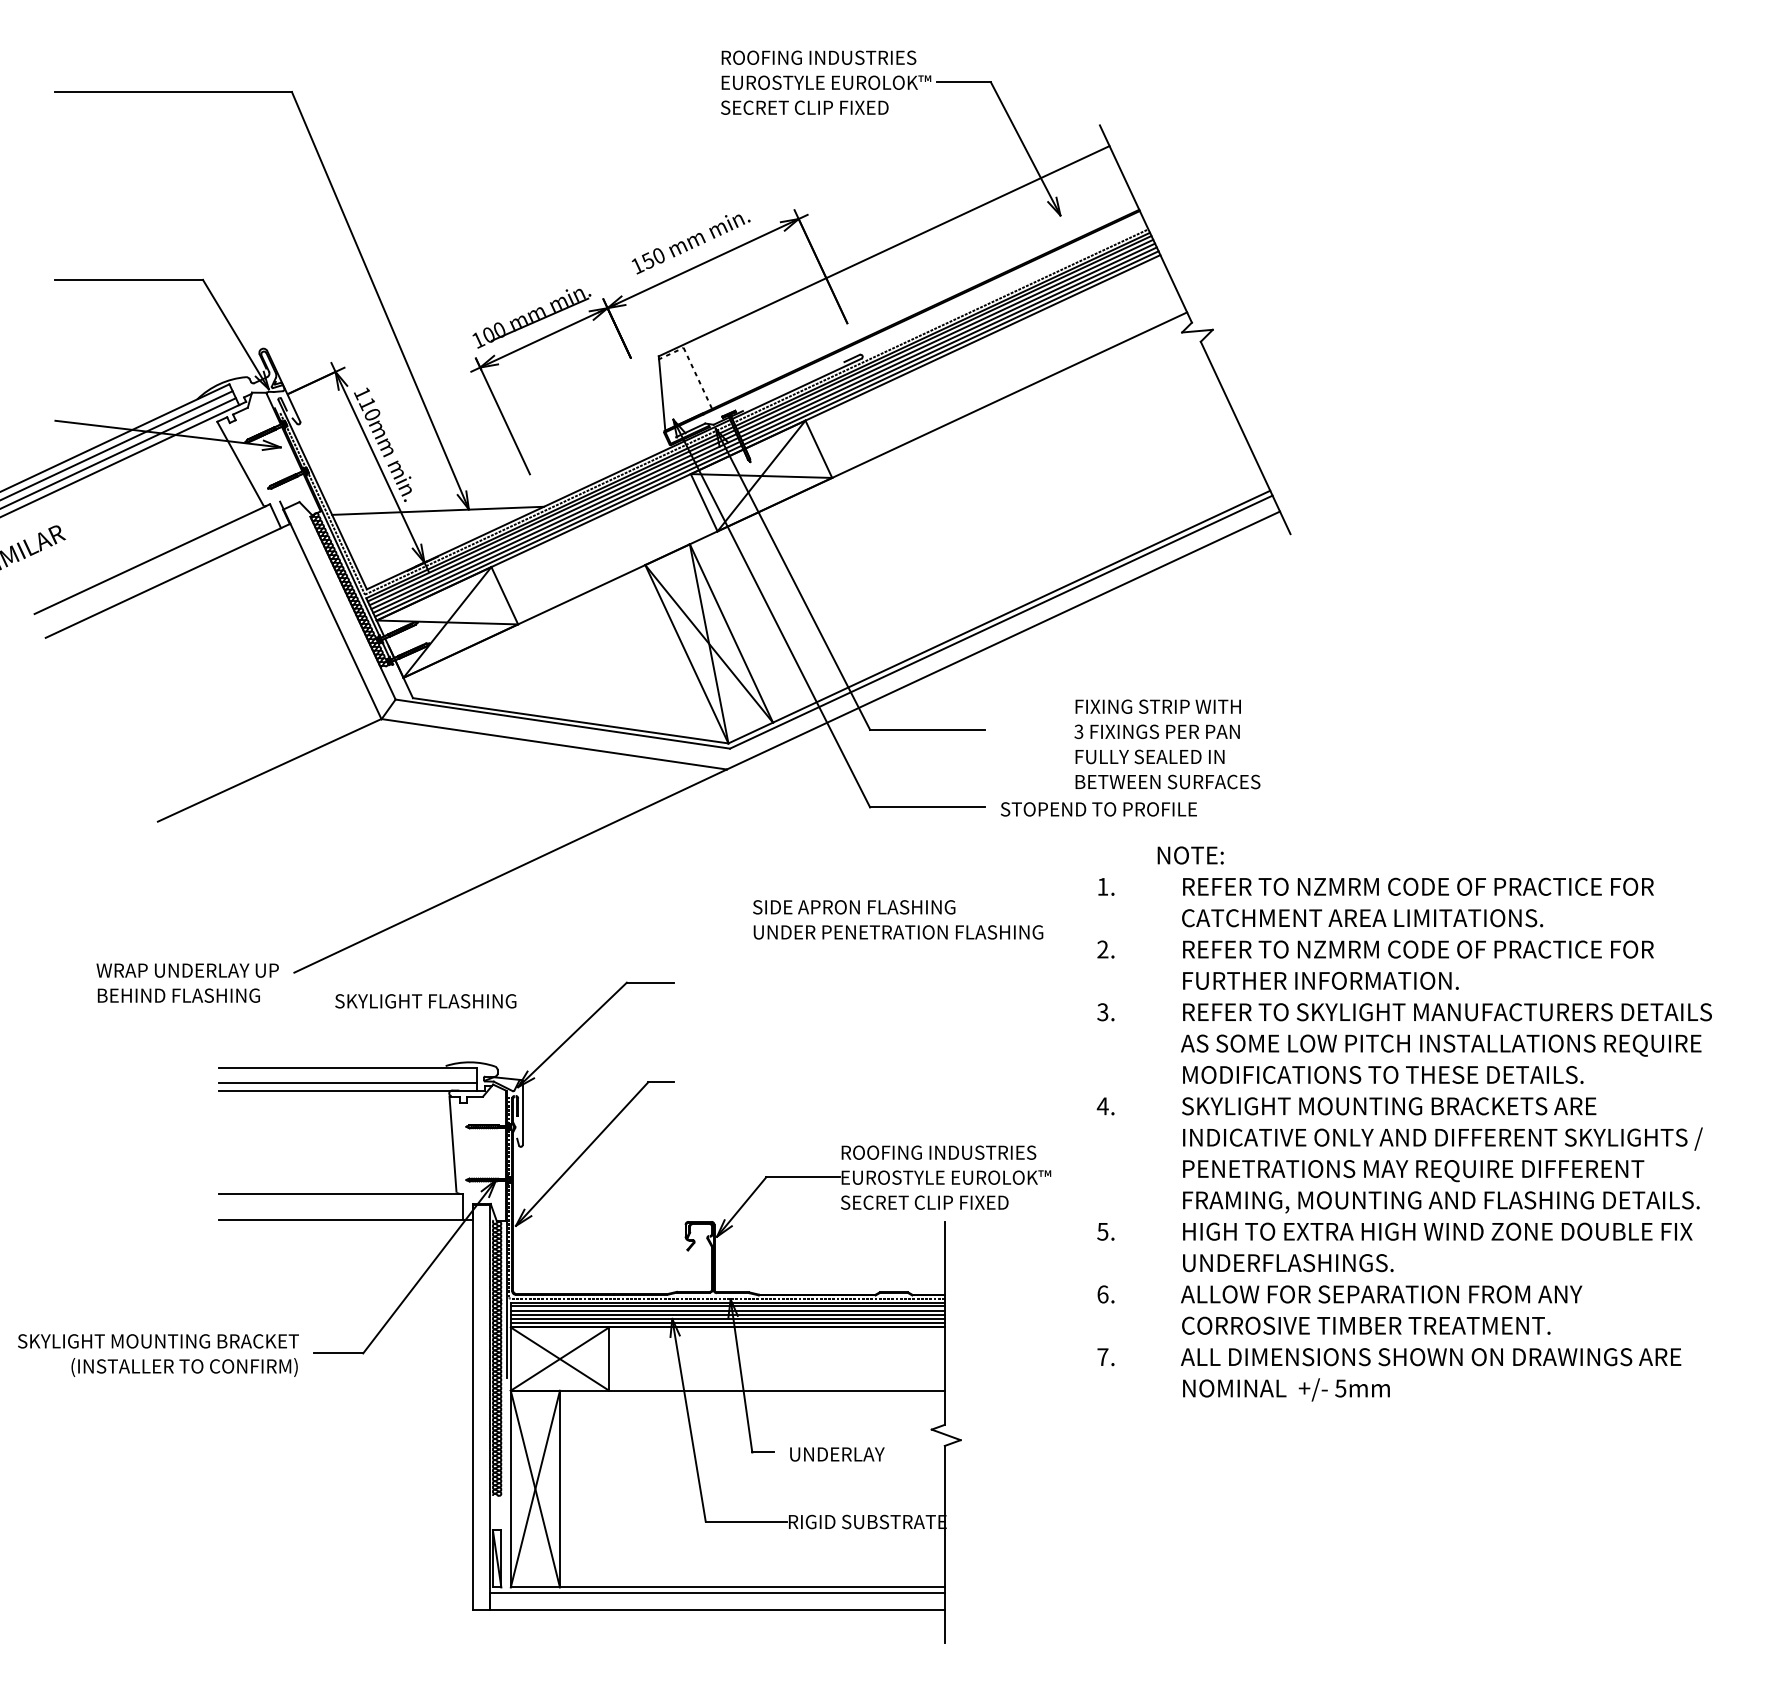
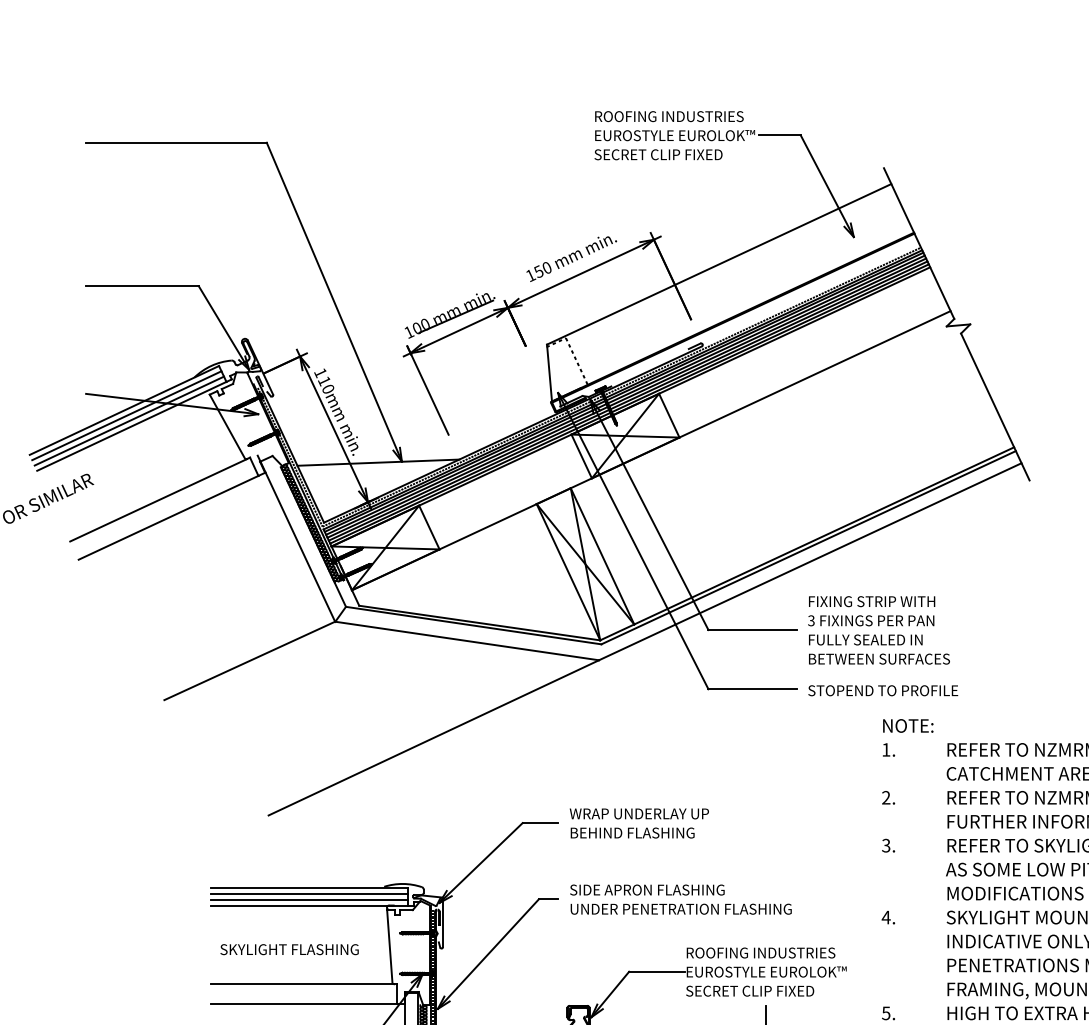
text: (1167, 744) -> (879, 630), moved
text: (1190, 855) -> (908, 725), moved
text: (898, 919) -> (681, 899), moved
text: (187, 982) -> (639, 822), moved
text: (425, 1001) -> (289, 949), moved
line: (348, 1075) -> (309, 894), added

